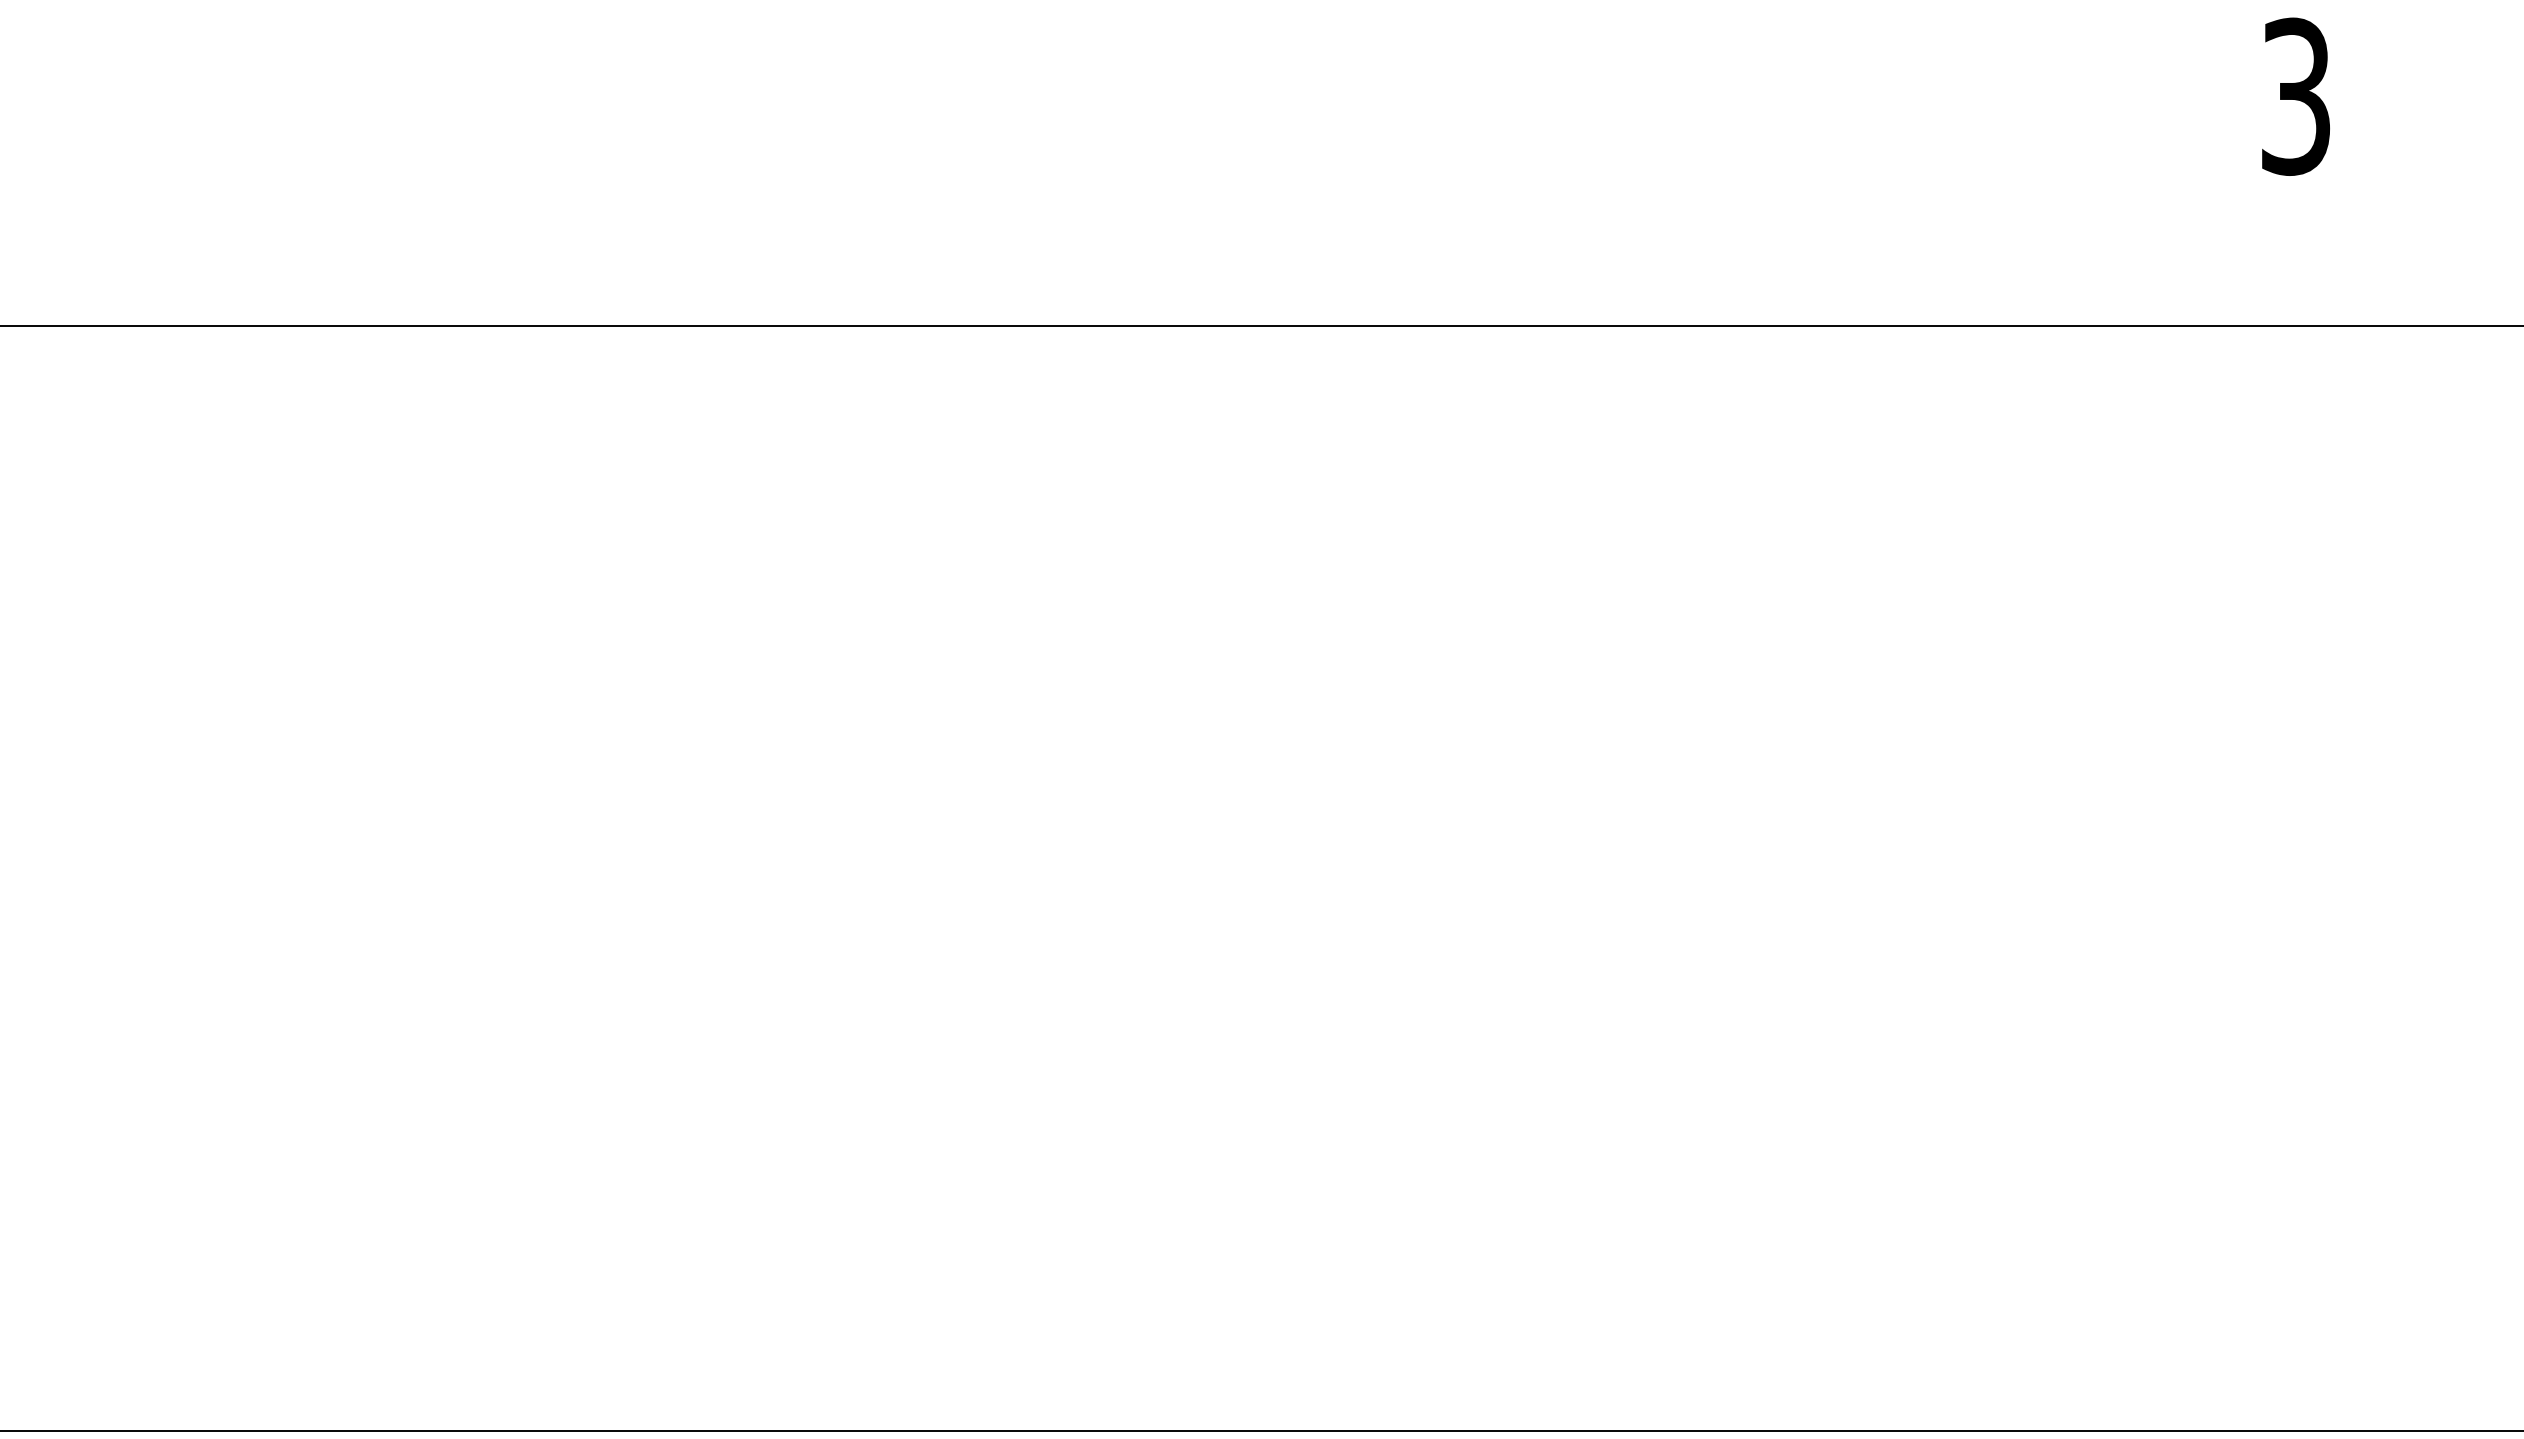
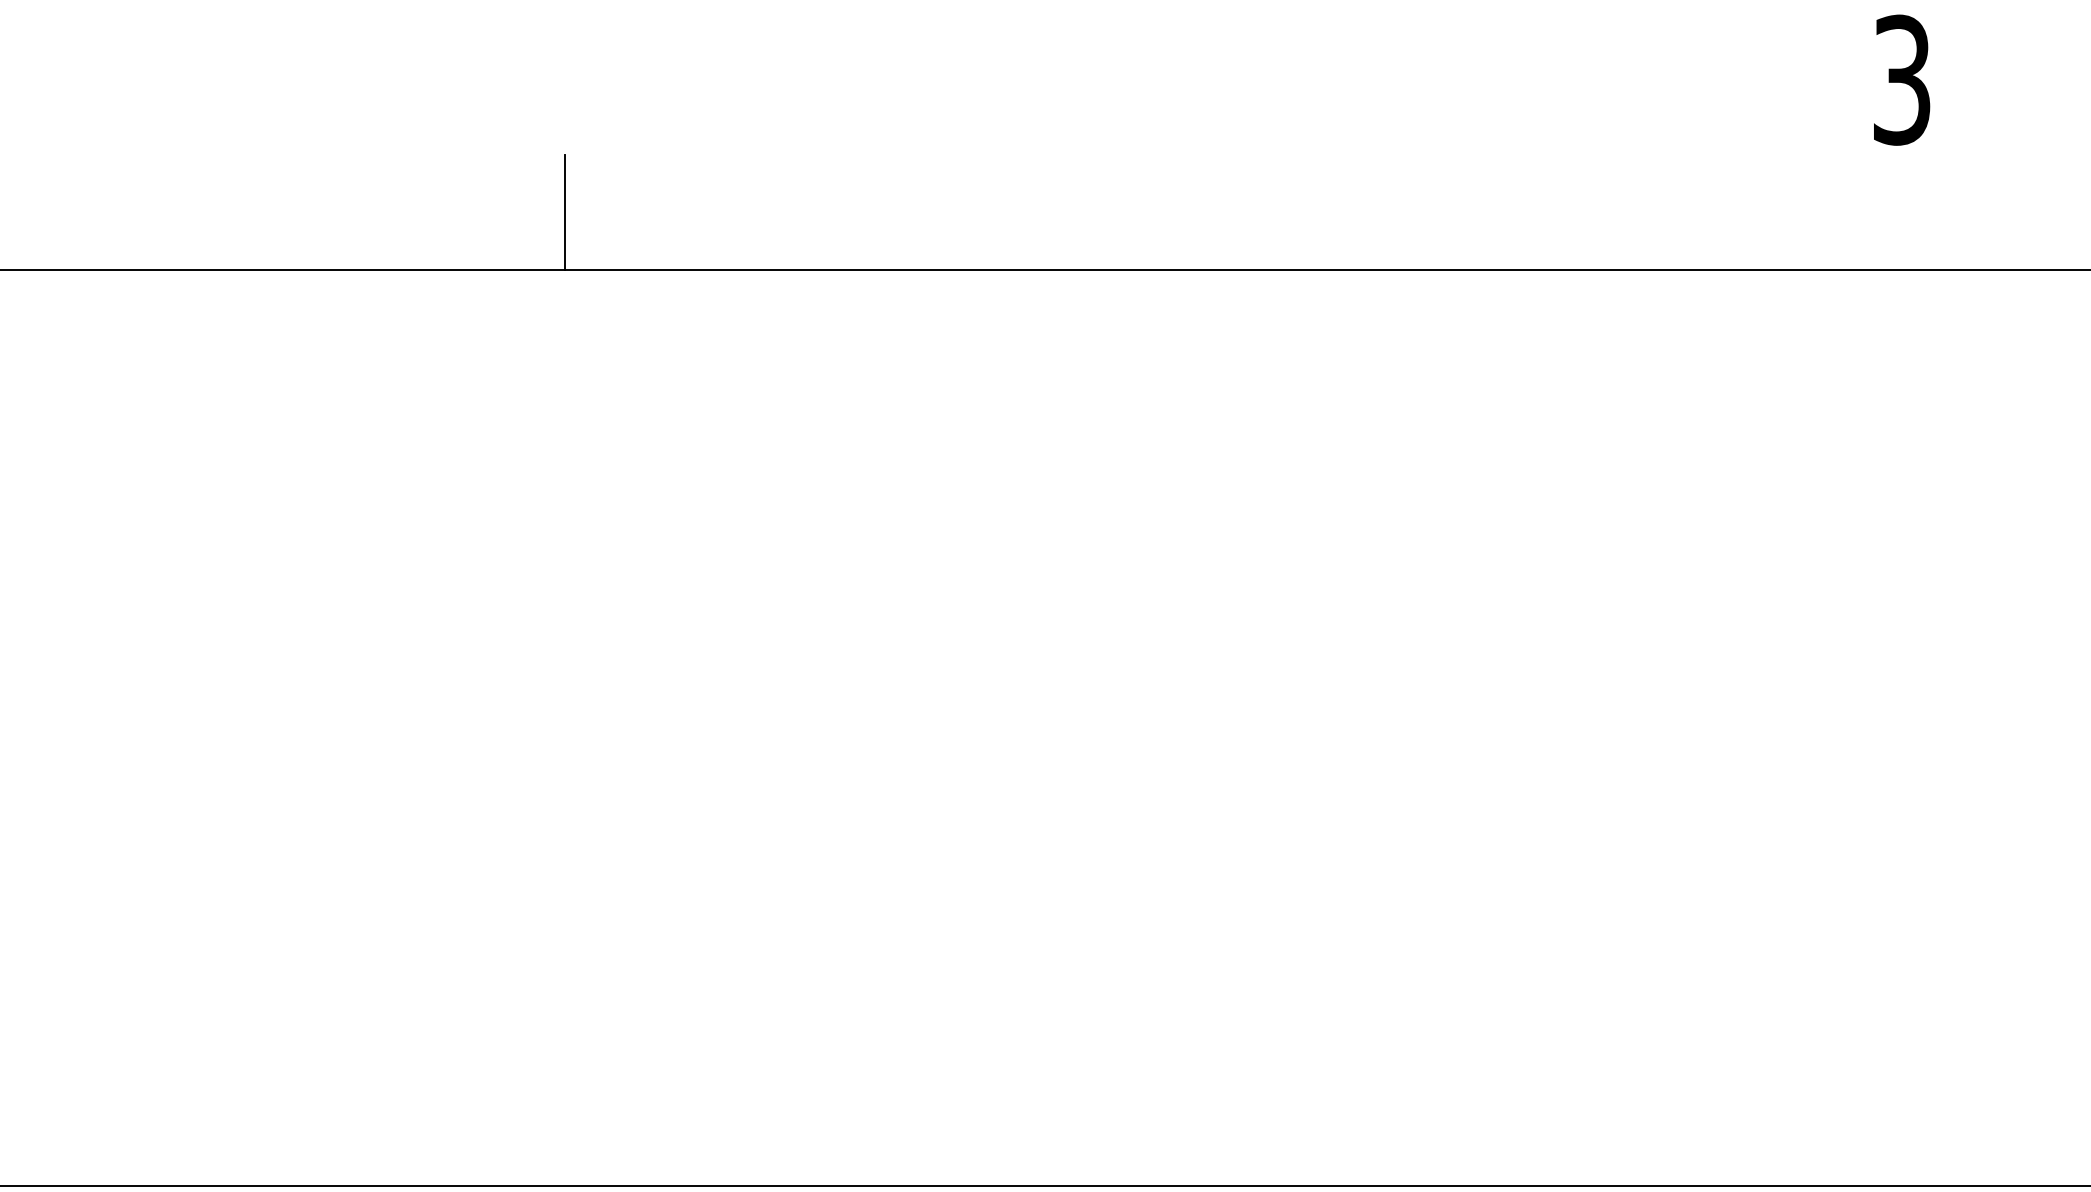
line: (681, 256) -> (564, 212), added

